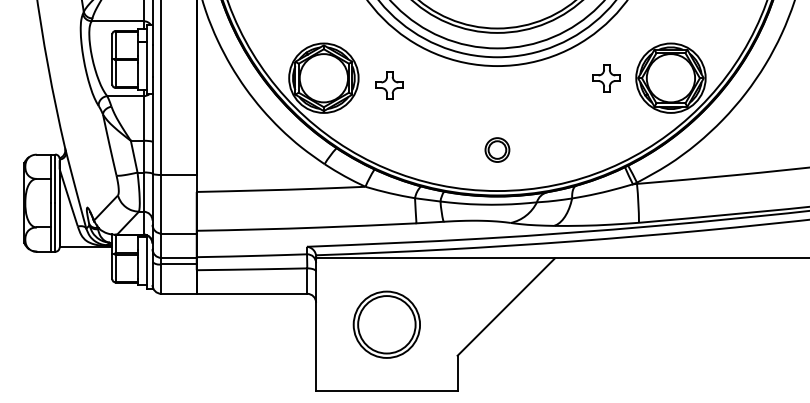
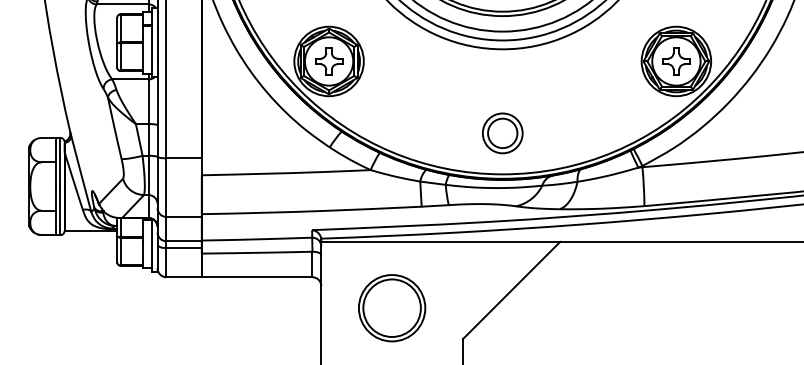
part: (606, 78) -> (675, 61), moved
part: (389, 85) -> (328, 61), moved
part: (497, 149) -> (502, 132), size x1.67

